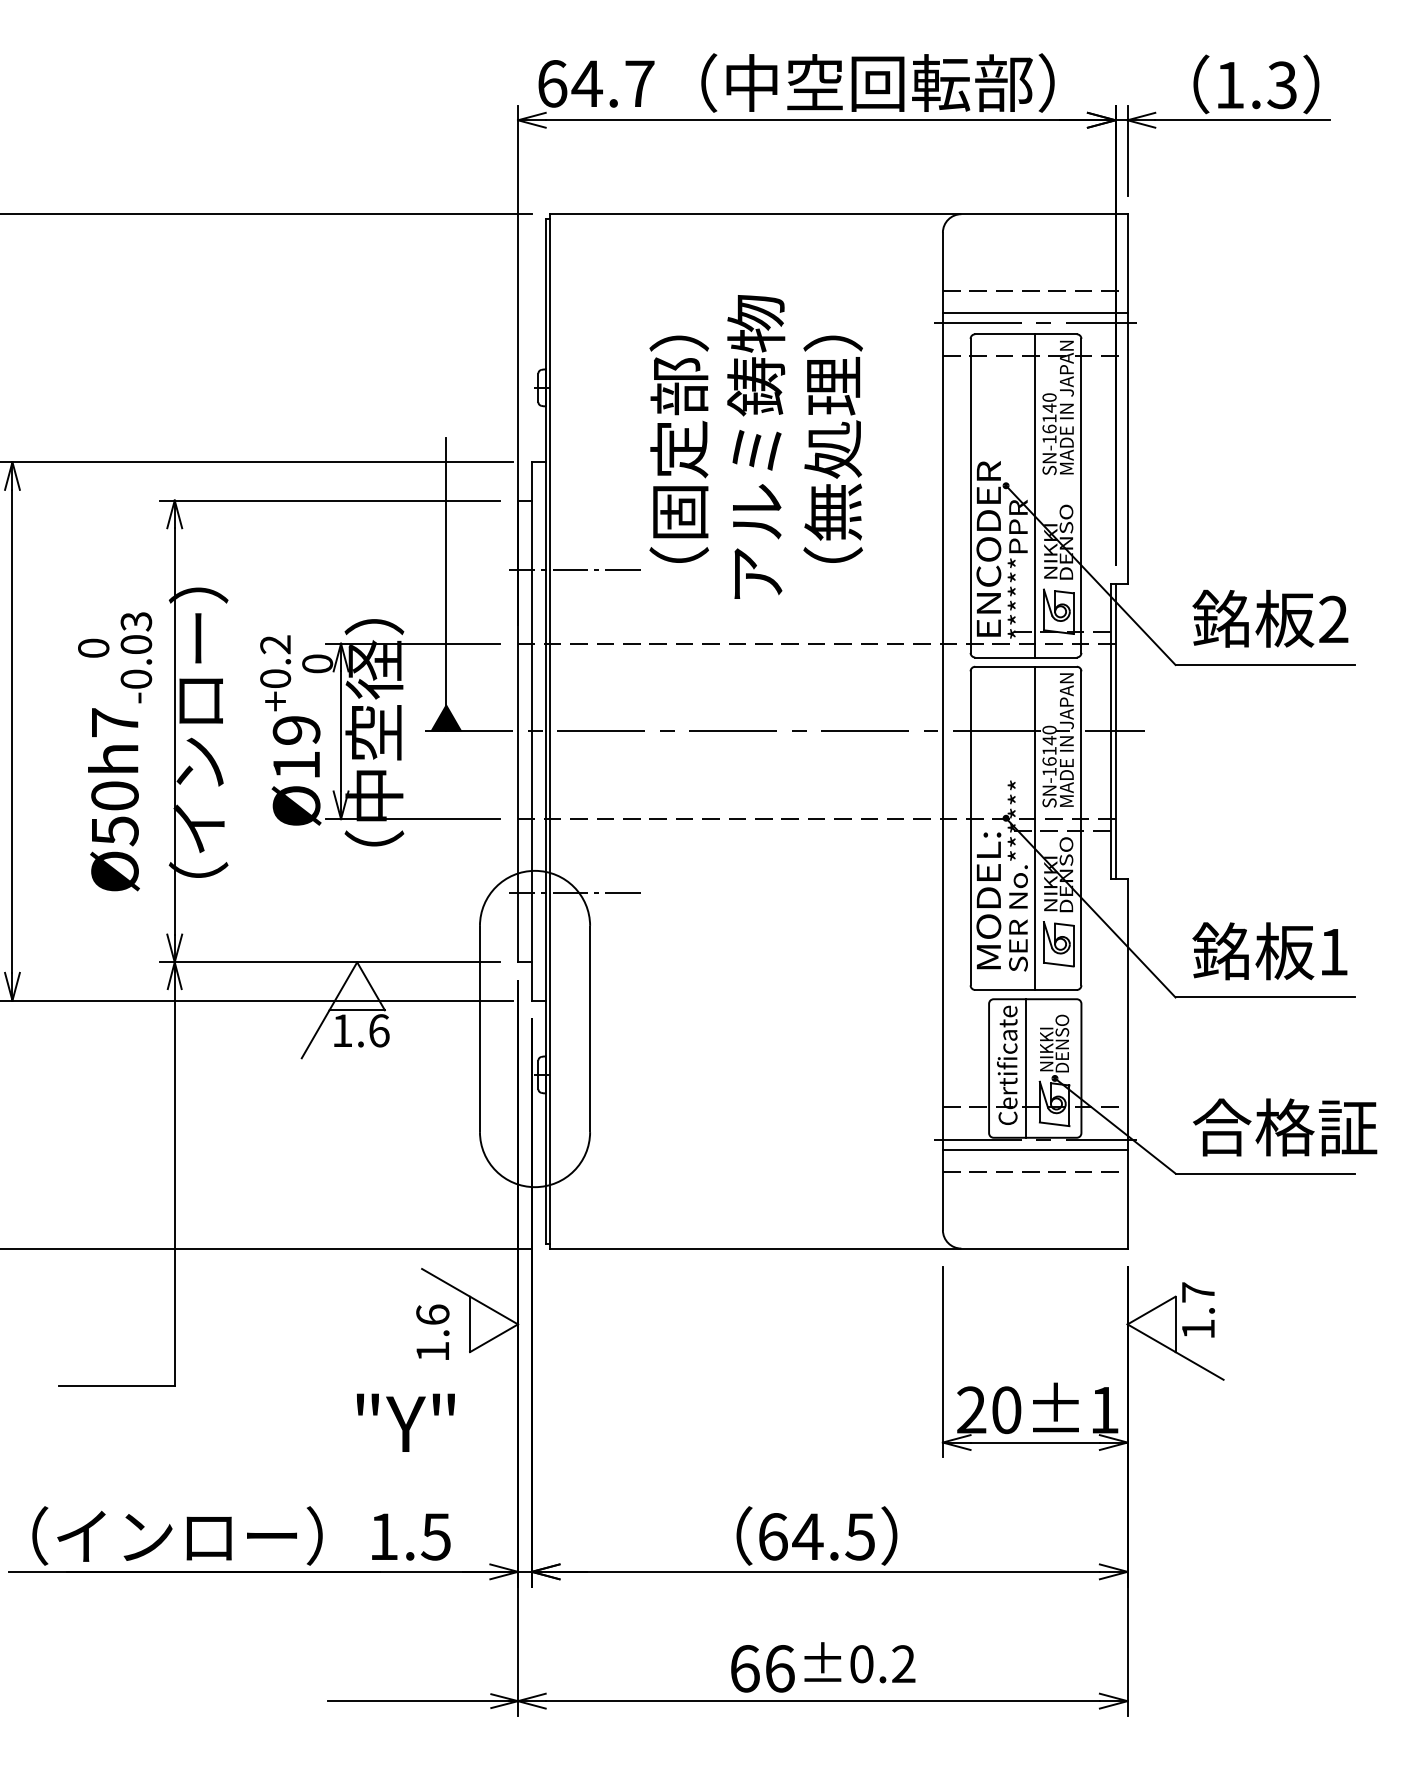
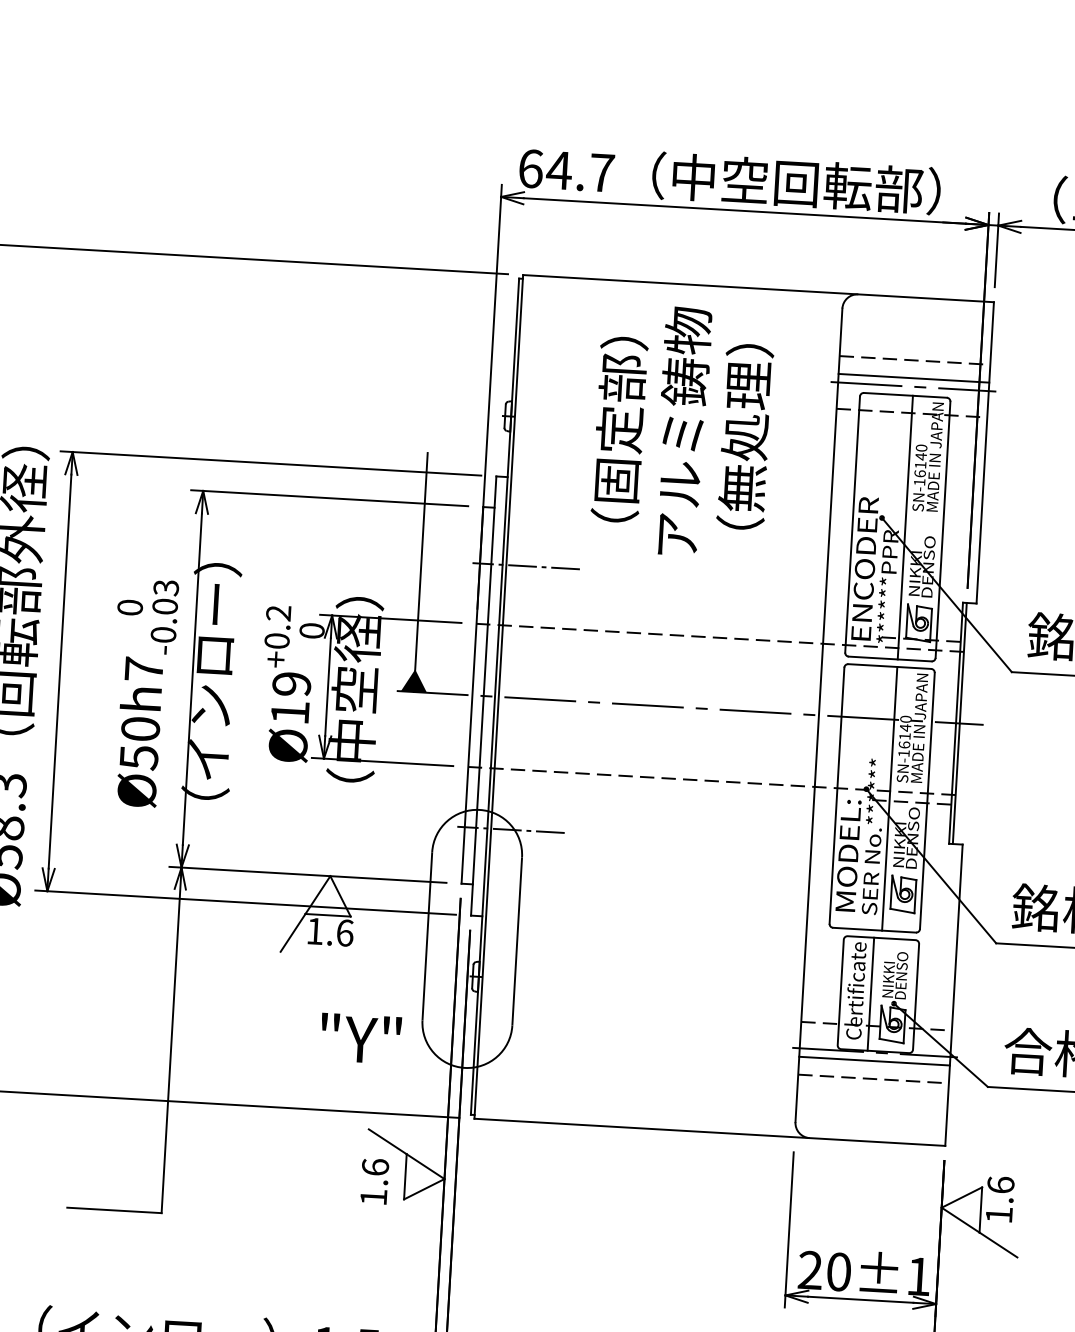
text: (755, 446) -> (681, 430), moved
text: (1198, 1292) -> (1001, 1185), 1.7 -> 1.6
text: (405, 1422) -> (360, 1038), moved

